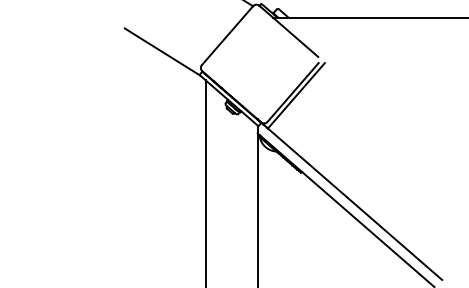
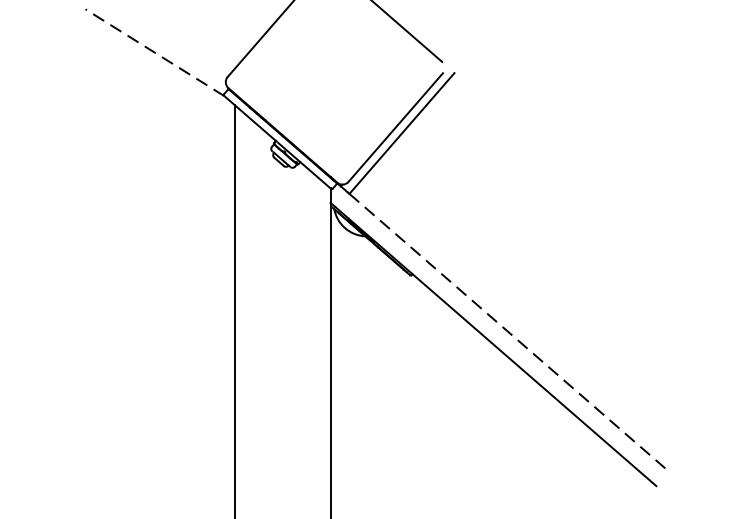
line: (162, 51) -> (155, 51), solid -> dashed
line: (355, 204) -> (510, 333), solid -> dashed

